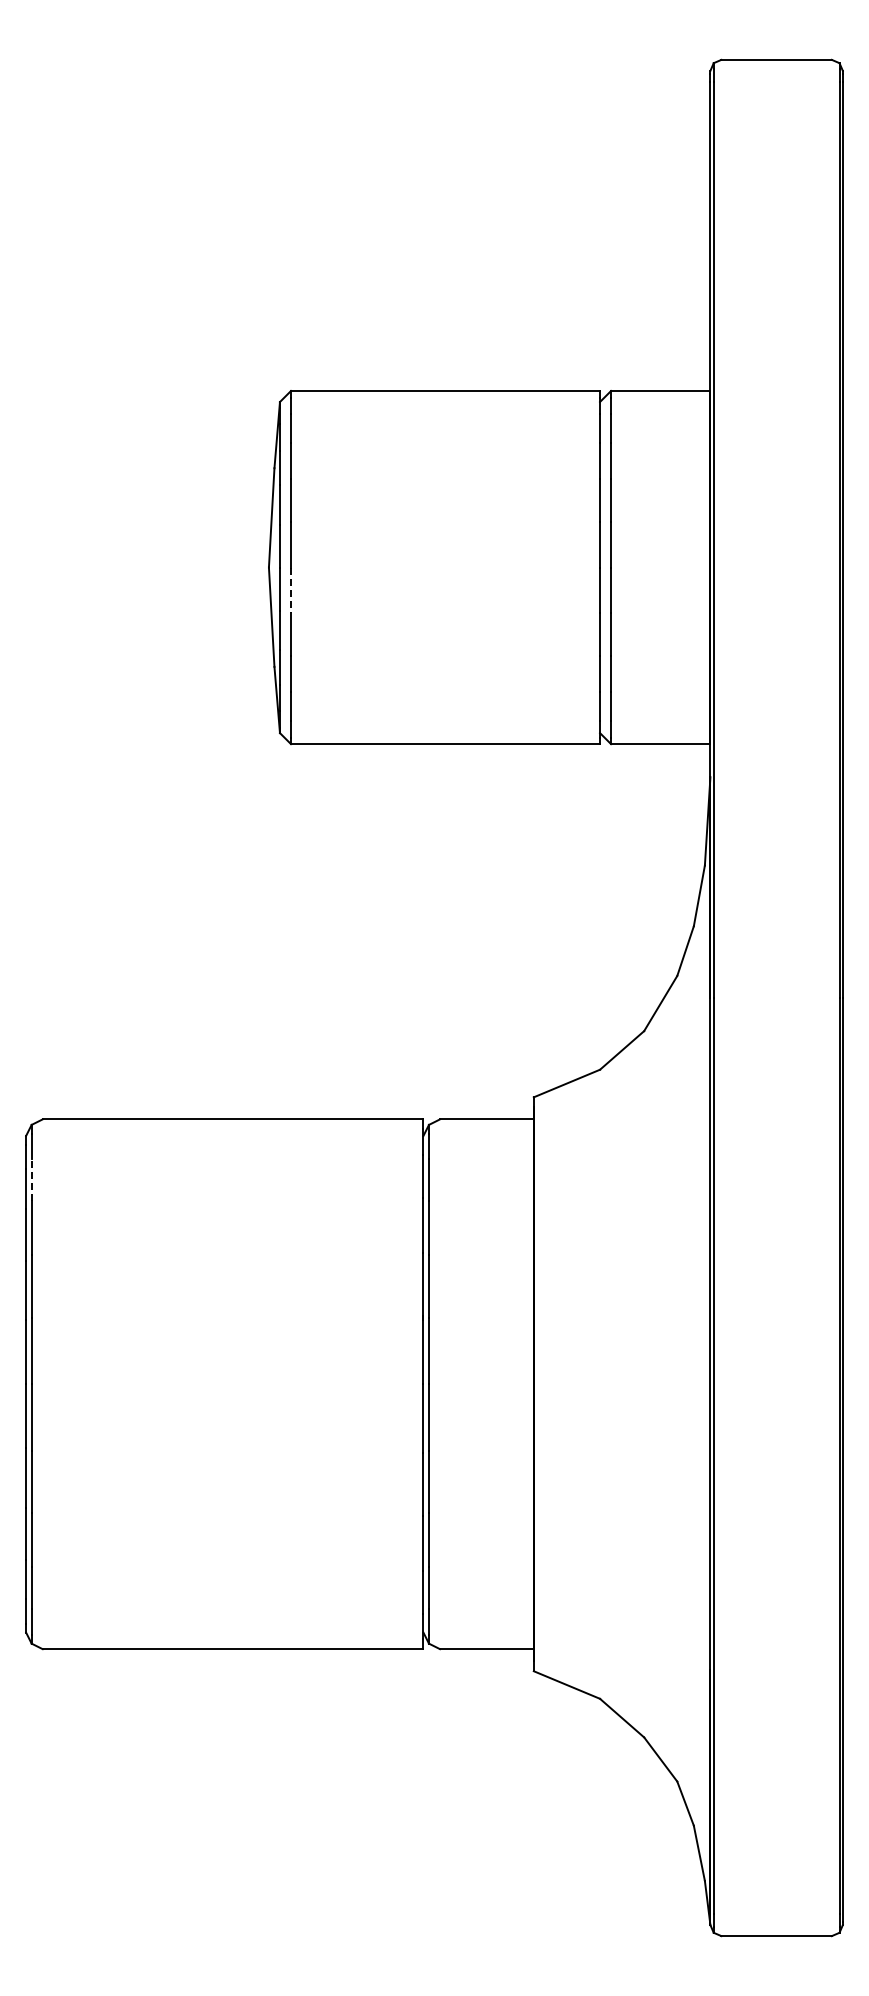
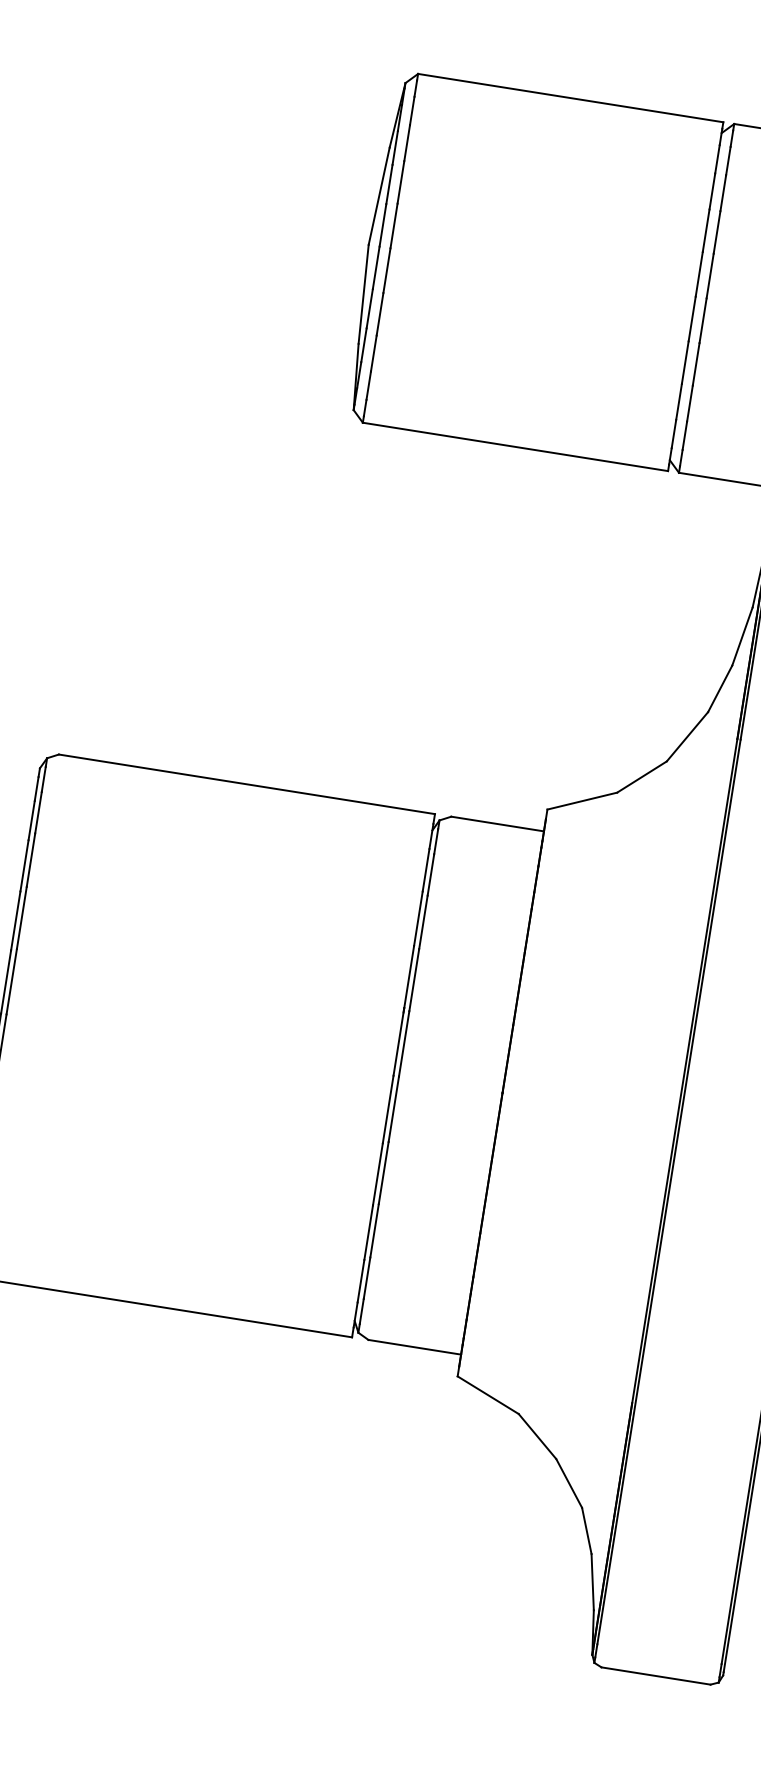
line: (291, 590) -> (387, 271), dashed -> solid
line: (31, 1180) -> (38, 813), dashed -> solid

